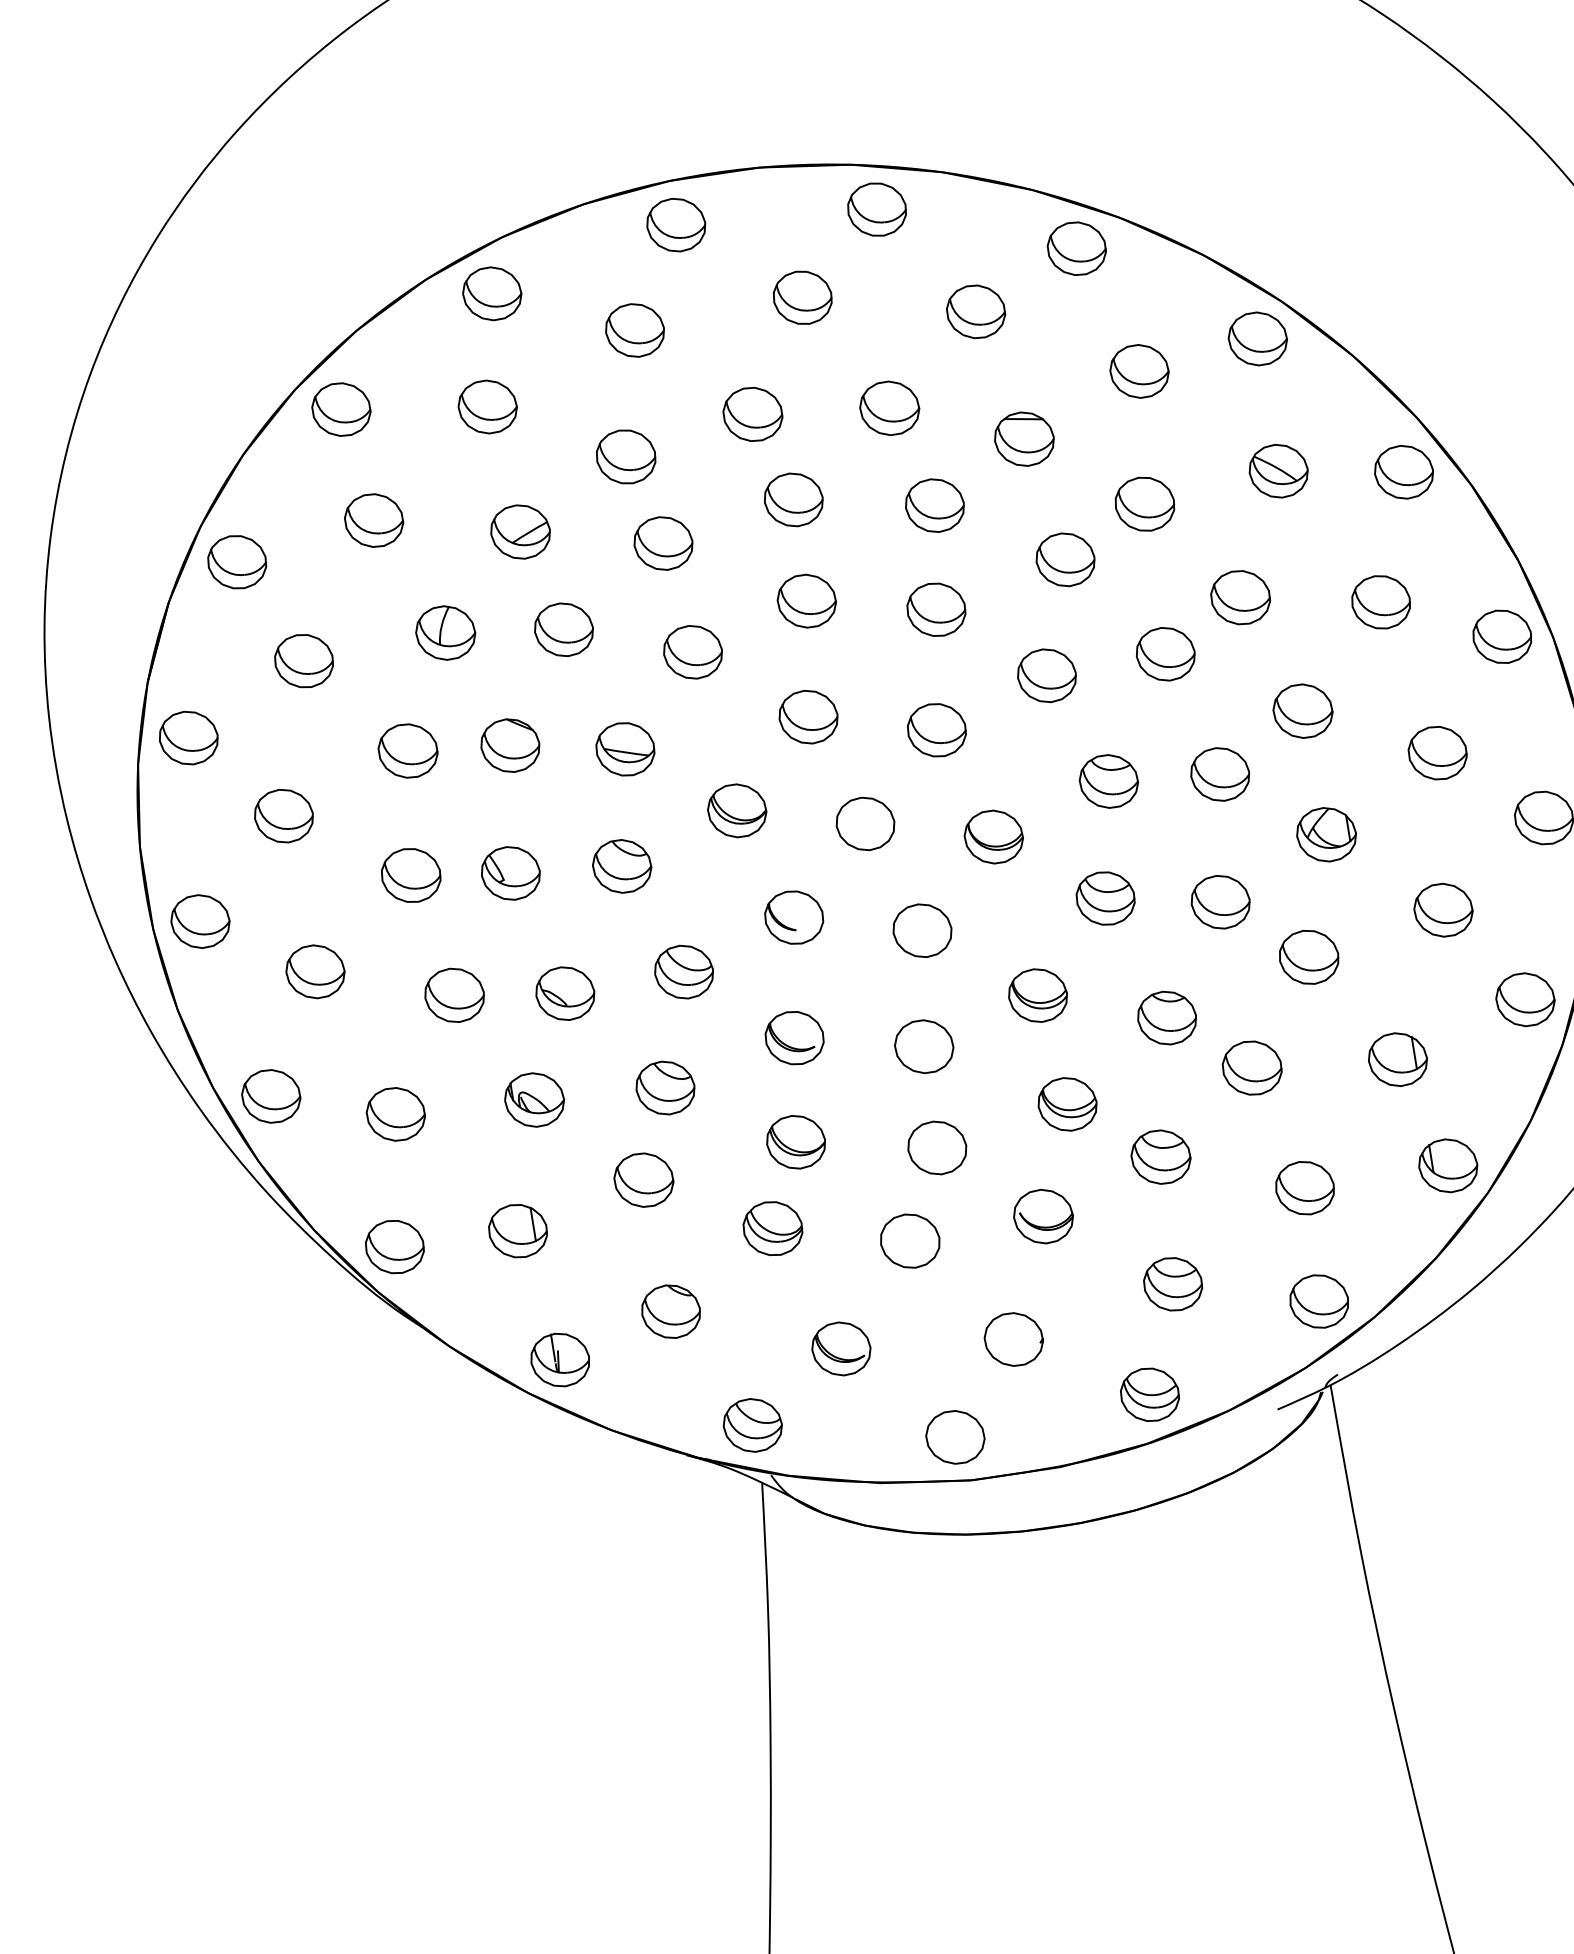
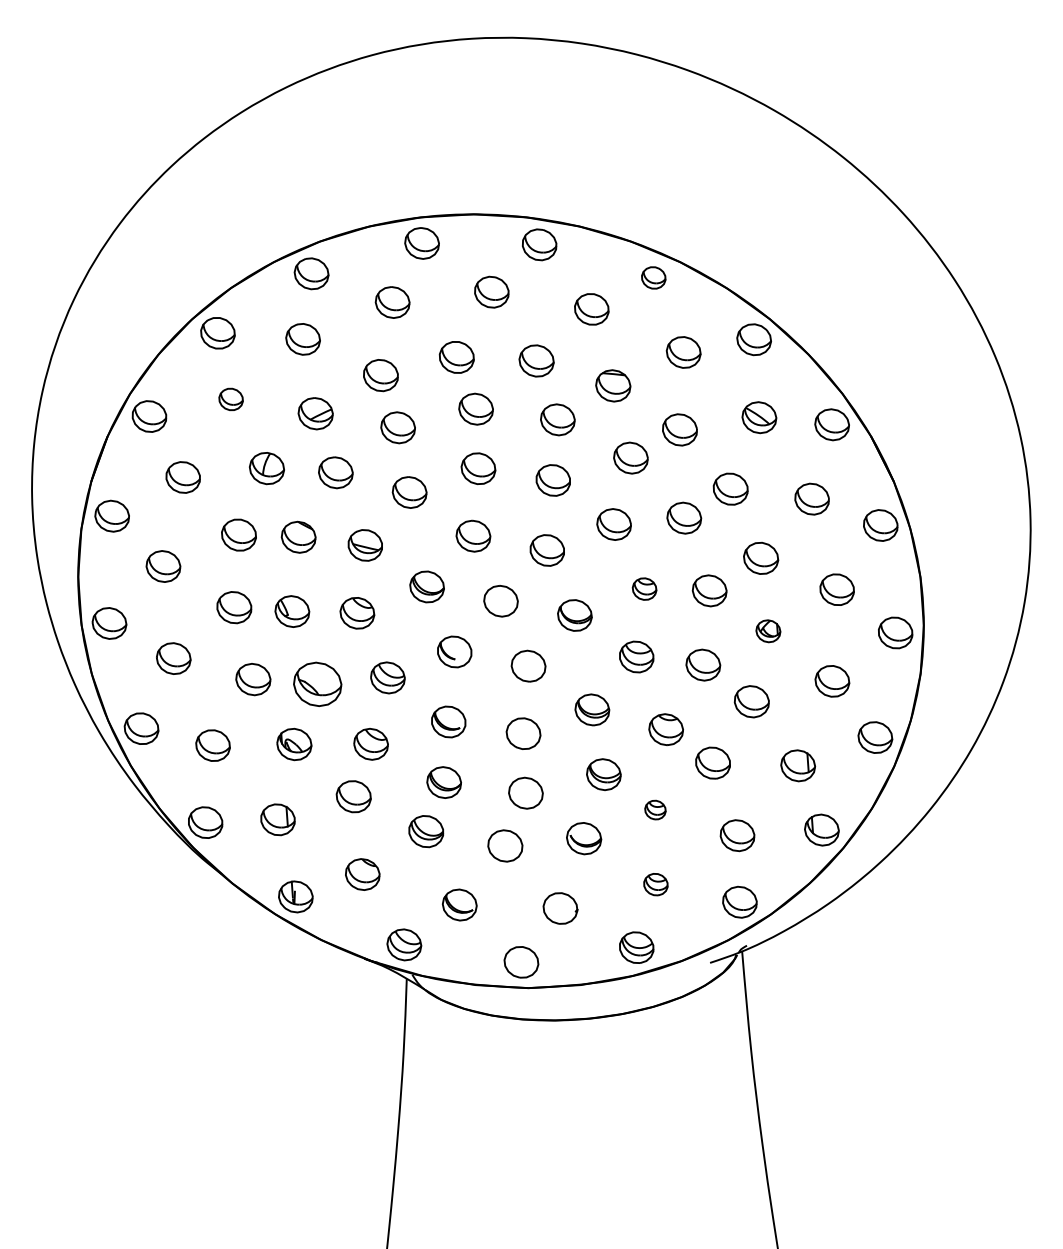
part: (1076, 248) -> (653, 277), size x0.7
part: (372, 520) -> (230, 399), size x0.7
part: (1108, 780) -> (644, 588), size x0.7
part: (1326, 833) -> (768, 630), size x0.7
part: (564, 992) -> (317, 683), size x1.4
part: (1160, 1155) -> (655, 809), size x0.6
part: (1172, 1284) -> (655, 884), size x0.7

